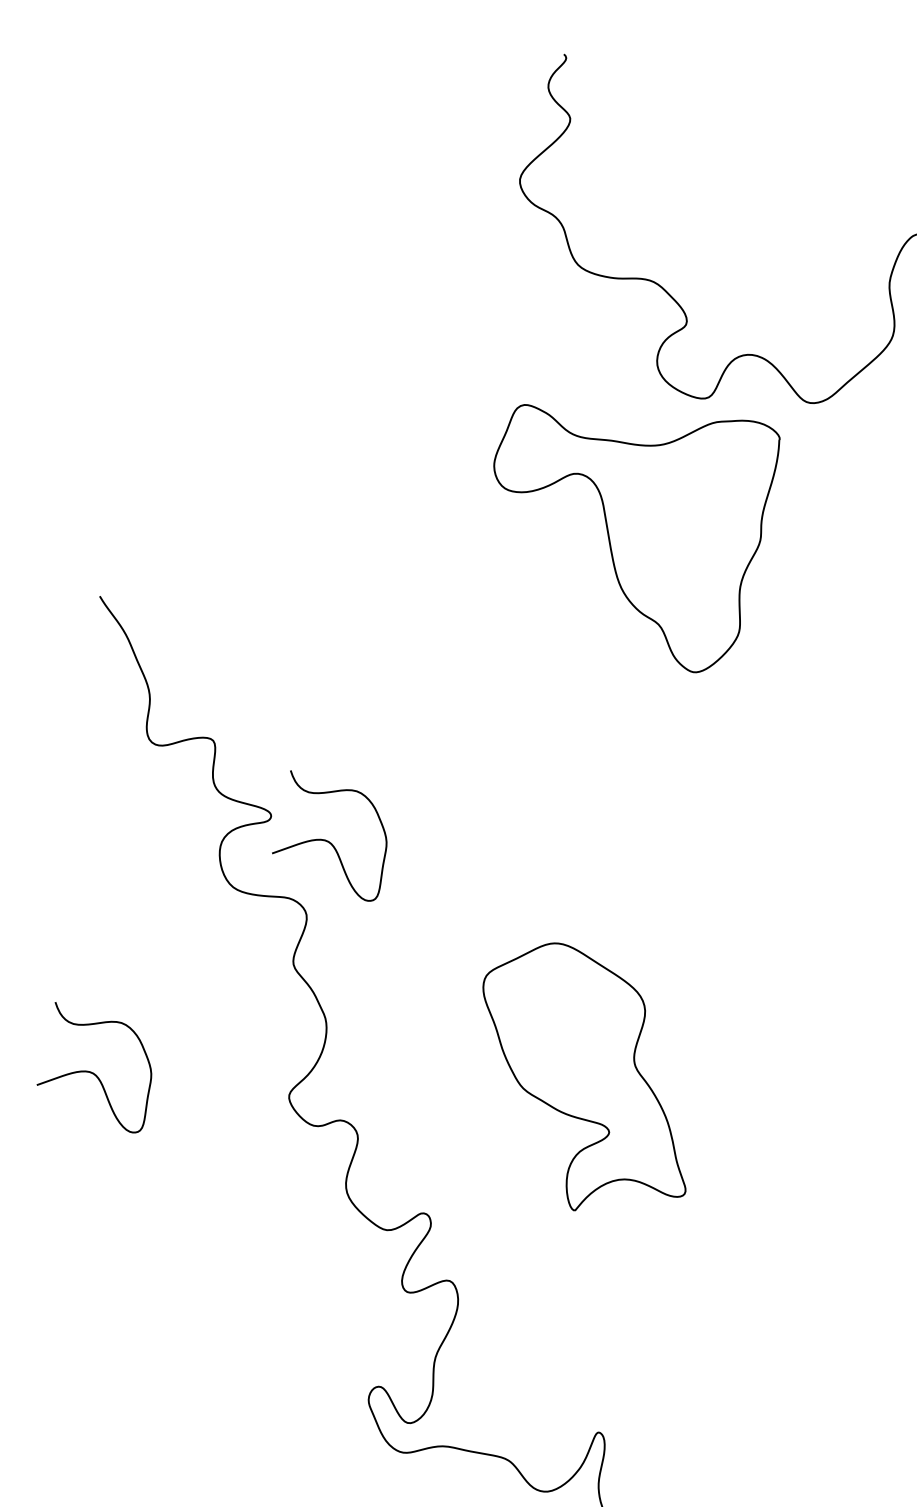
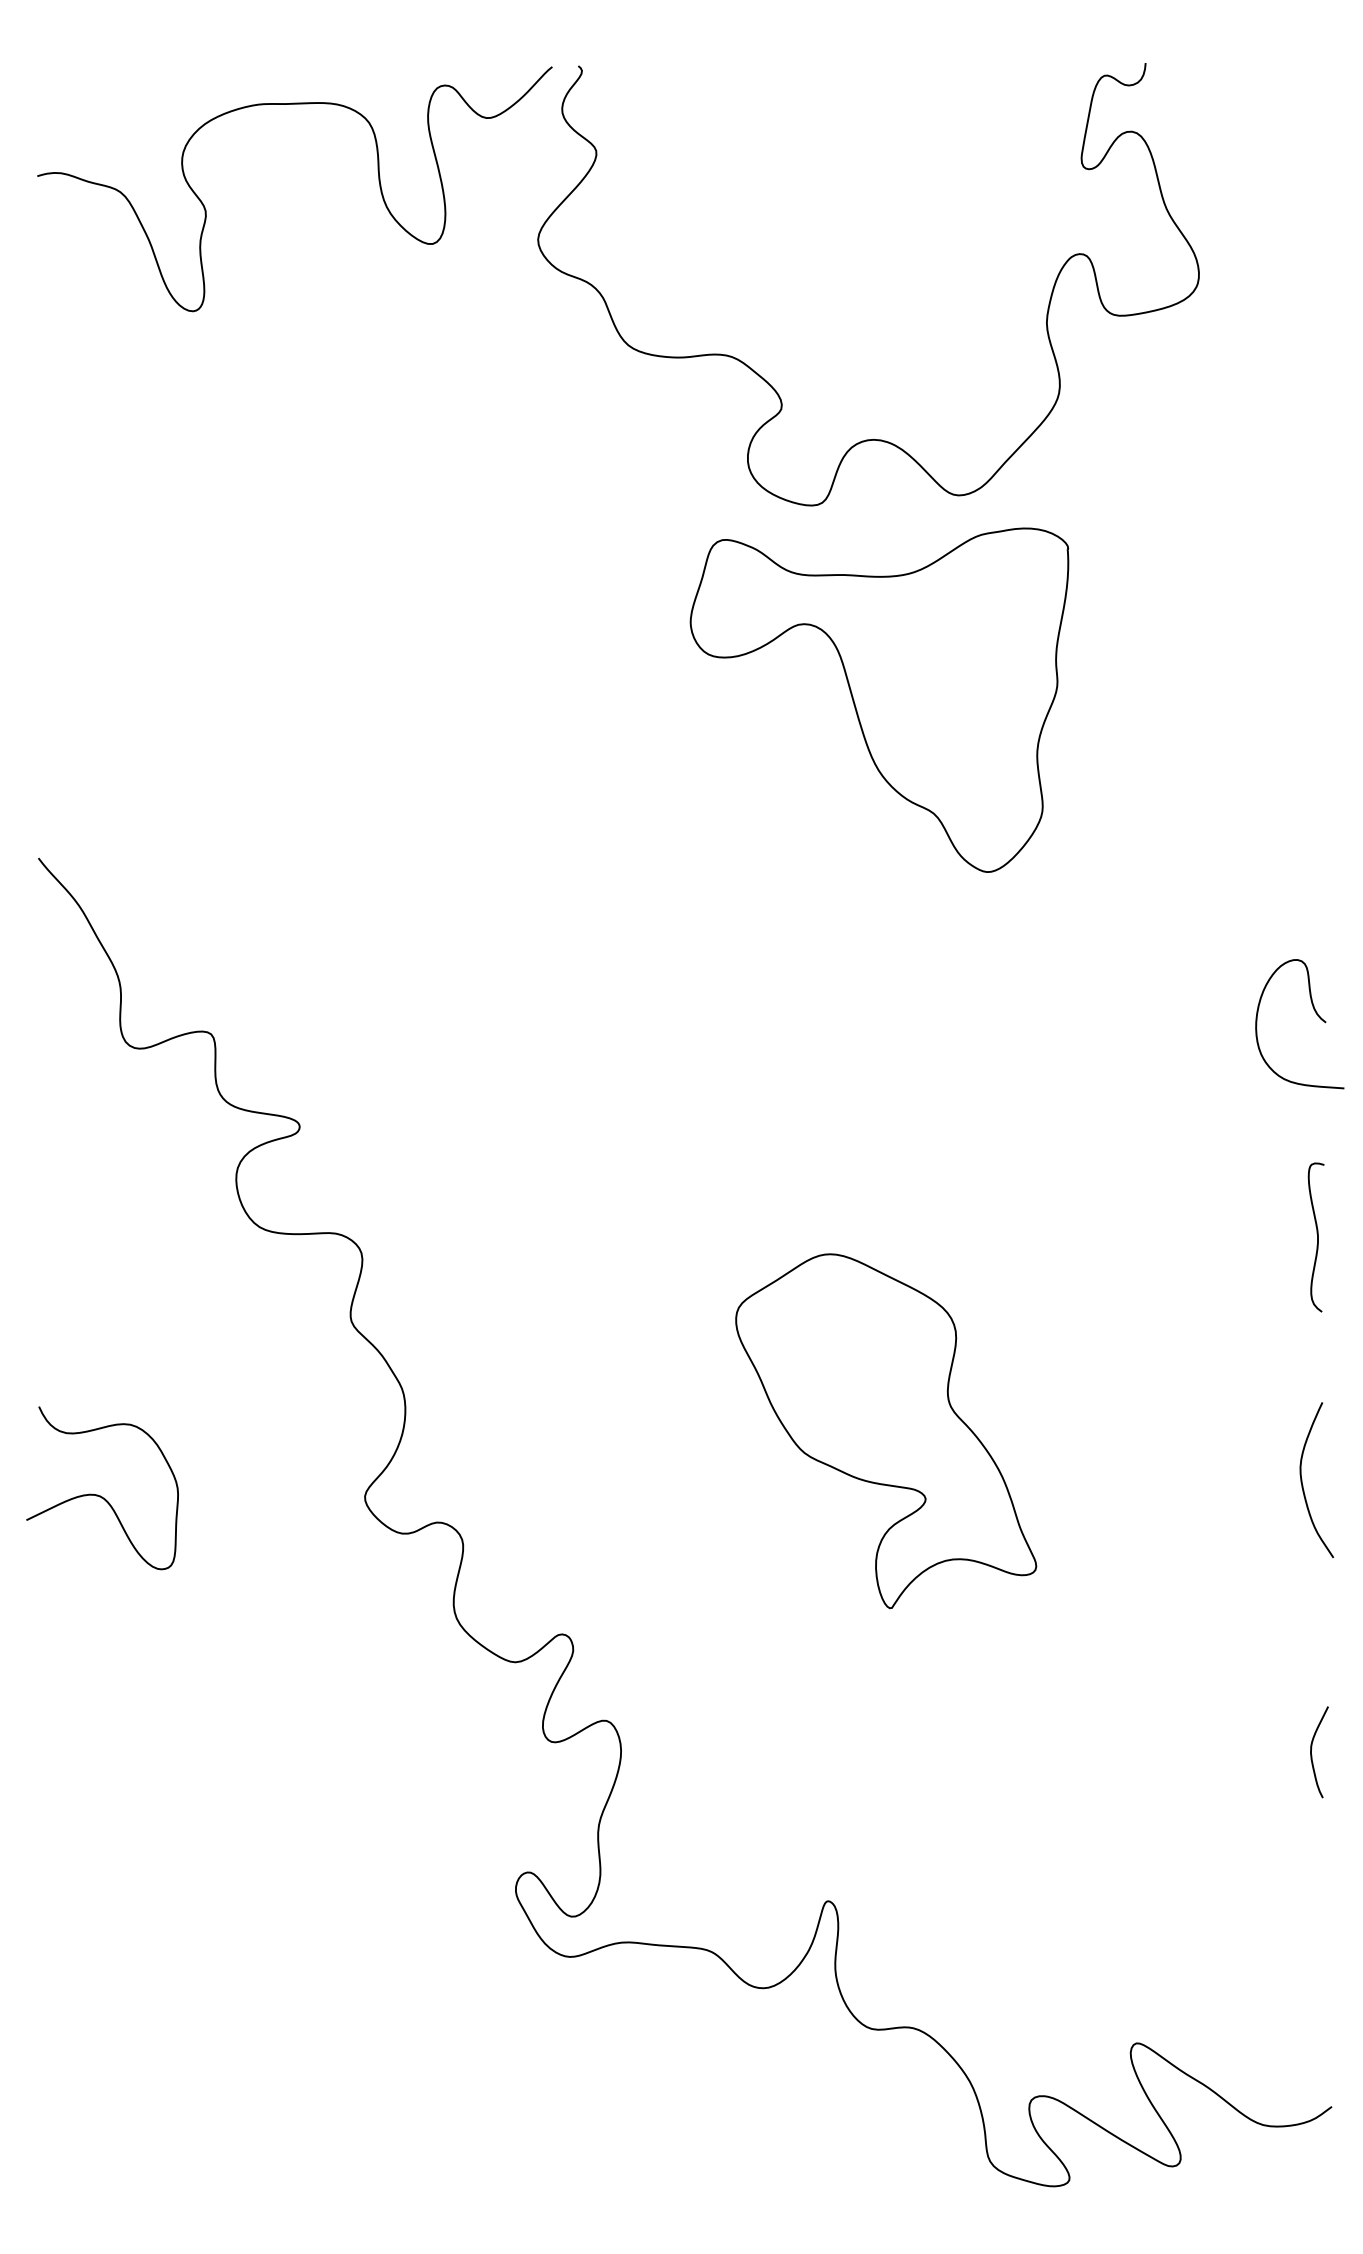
curve: (406, 123) -> (378, 181), added
part: (627, 535) -> (879, 699), moved
curve: (328, 841) -> (380, 1151), removed
part: (585, 1079) -> (886, 1431), moved

